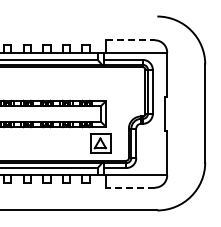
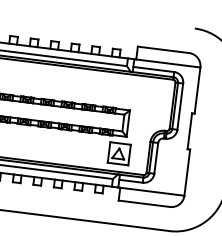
line: (130, 40) -> (163, 50), dashed -> solid
line: (130, 187) -> (144, 203), dashed -> solid

